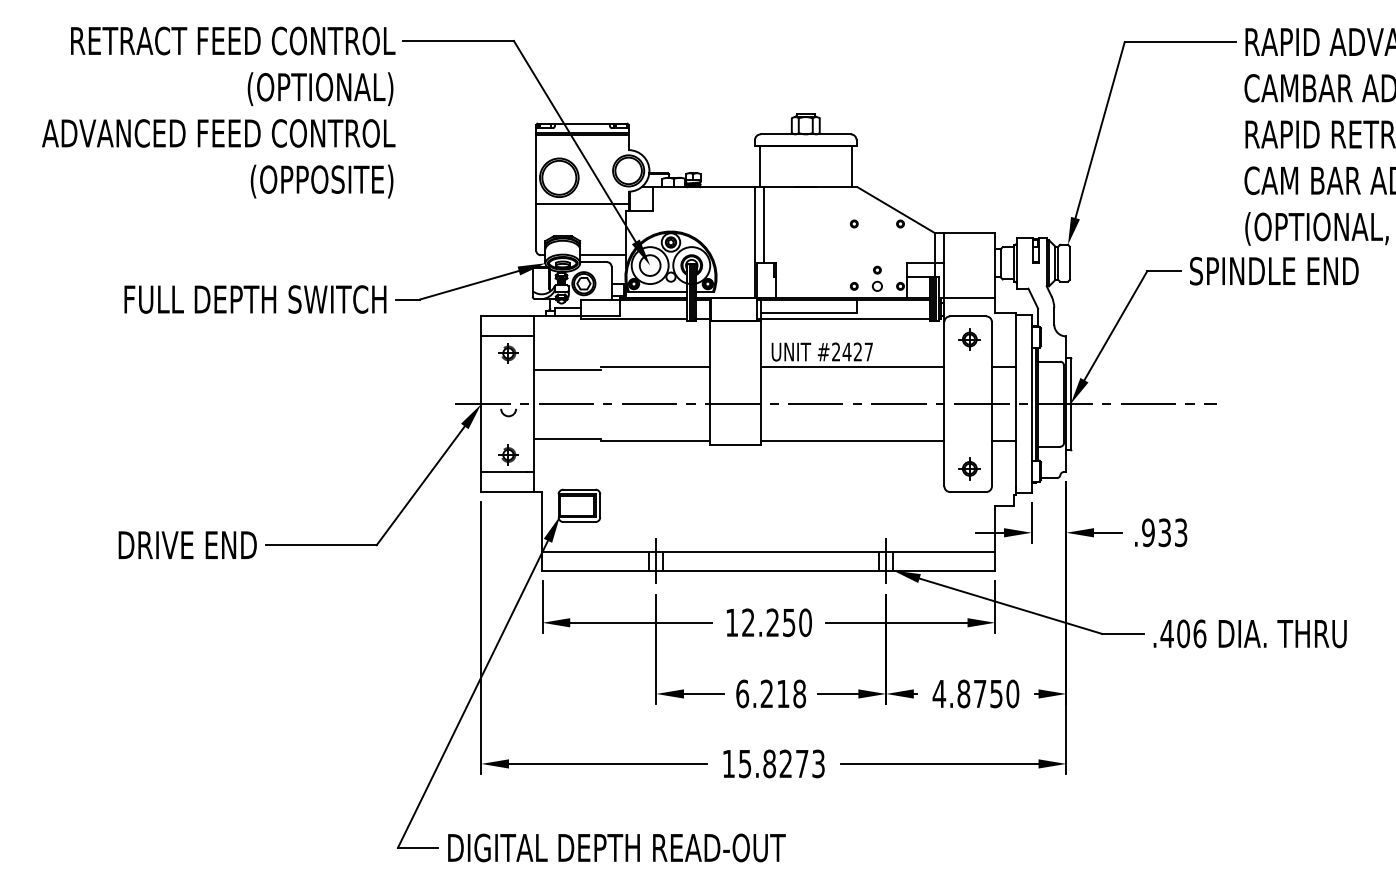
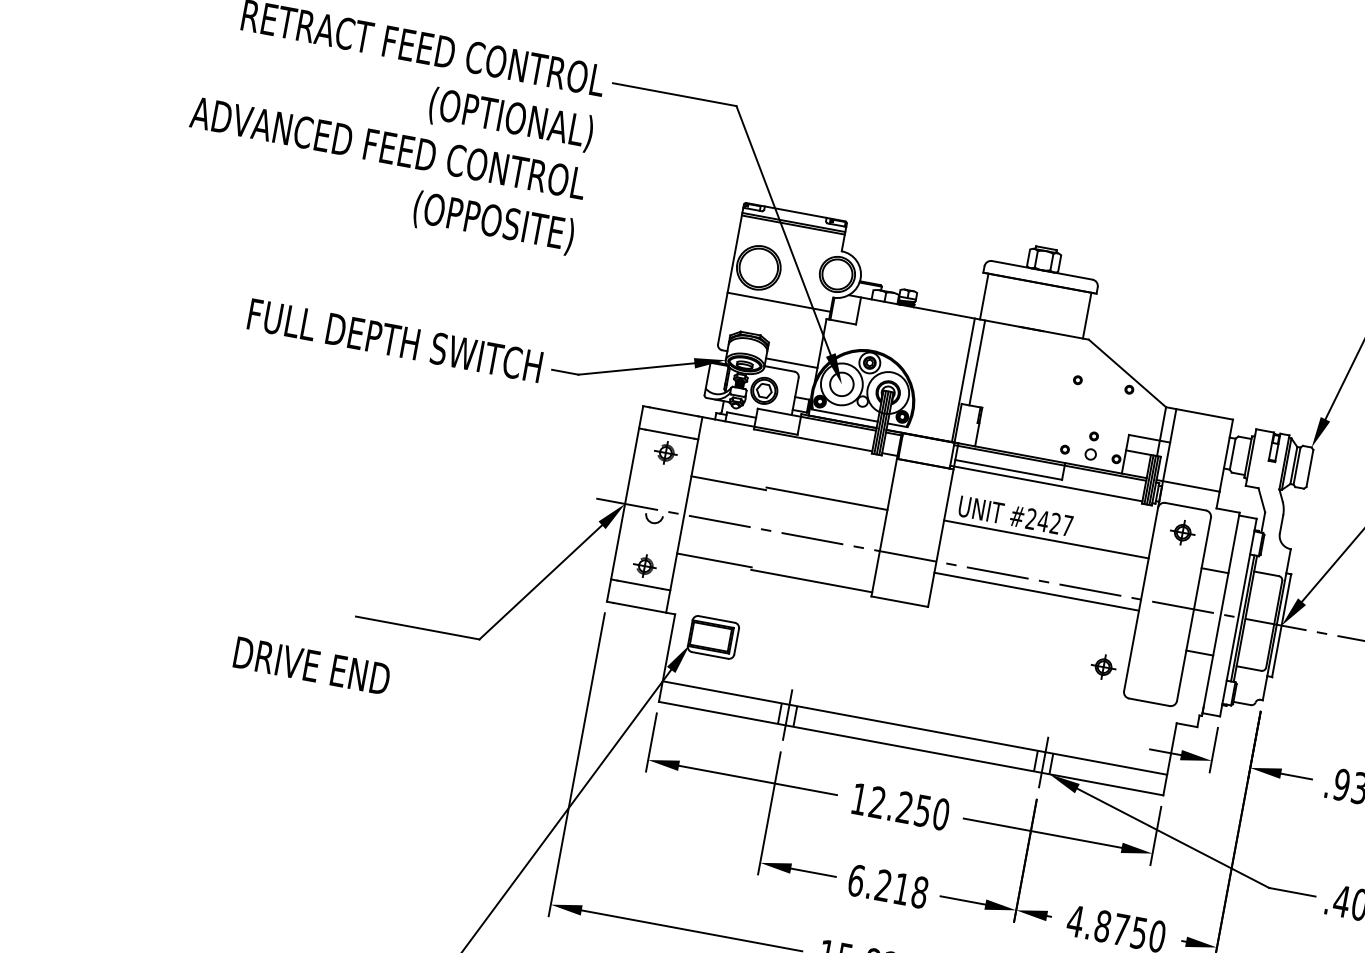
line: (852, 441) -> (1036, 592), moved
part: (969, 468) -> (1103, 666), moved
text: (187, 544) -> (312, 665), moved

